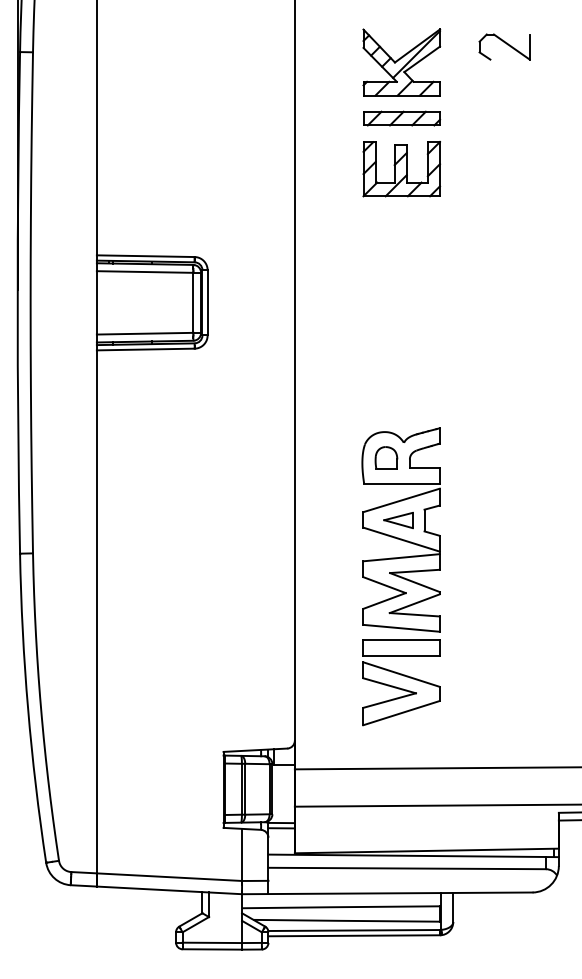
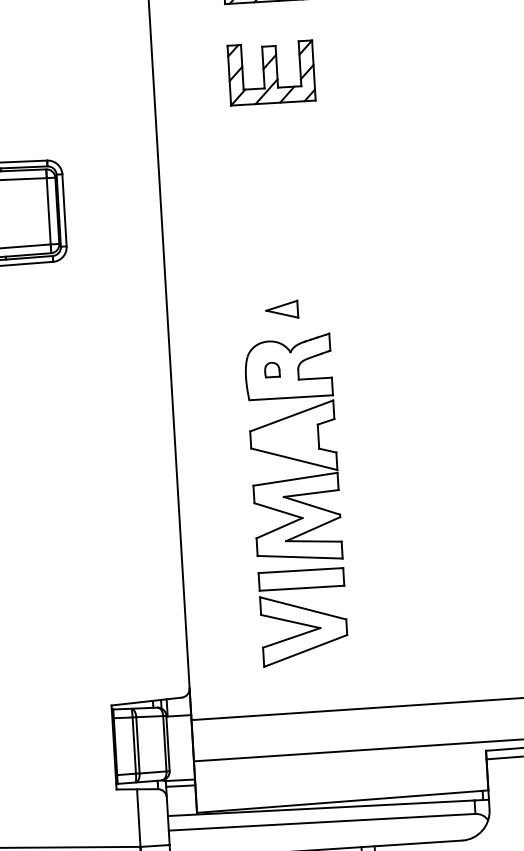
part: (401, 169) -> (271, 73), moved
part: (386, 457) -> (272, 369), size x0.6
part: (398, 520) -> (282, 310), moved

